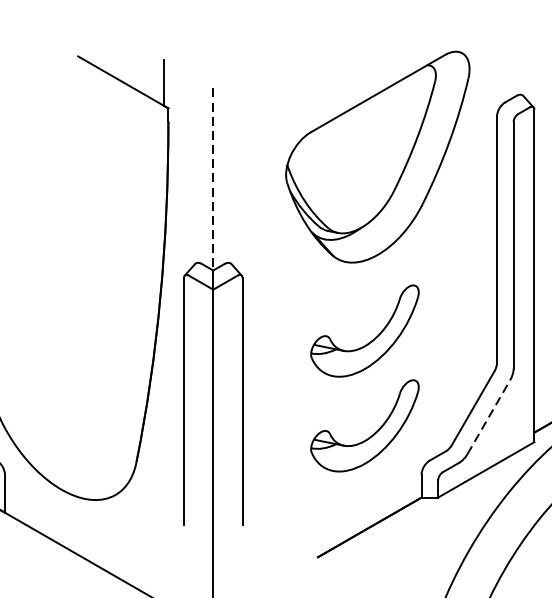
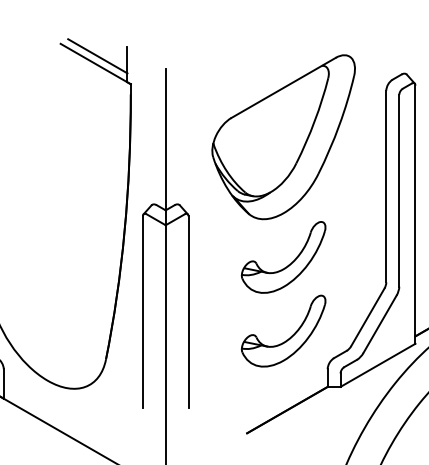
line: (125, 72) -> (97, 56), added
part: (377, 157) -> (283, 137), moved
line: (212, 179) -> (165, 139), dashed -> solid
line: (489, 416) -> (380, 323), dashed -> solid

